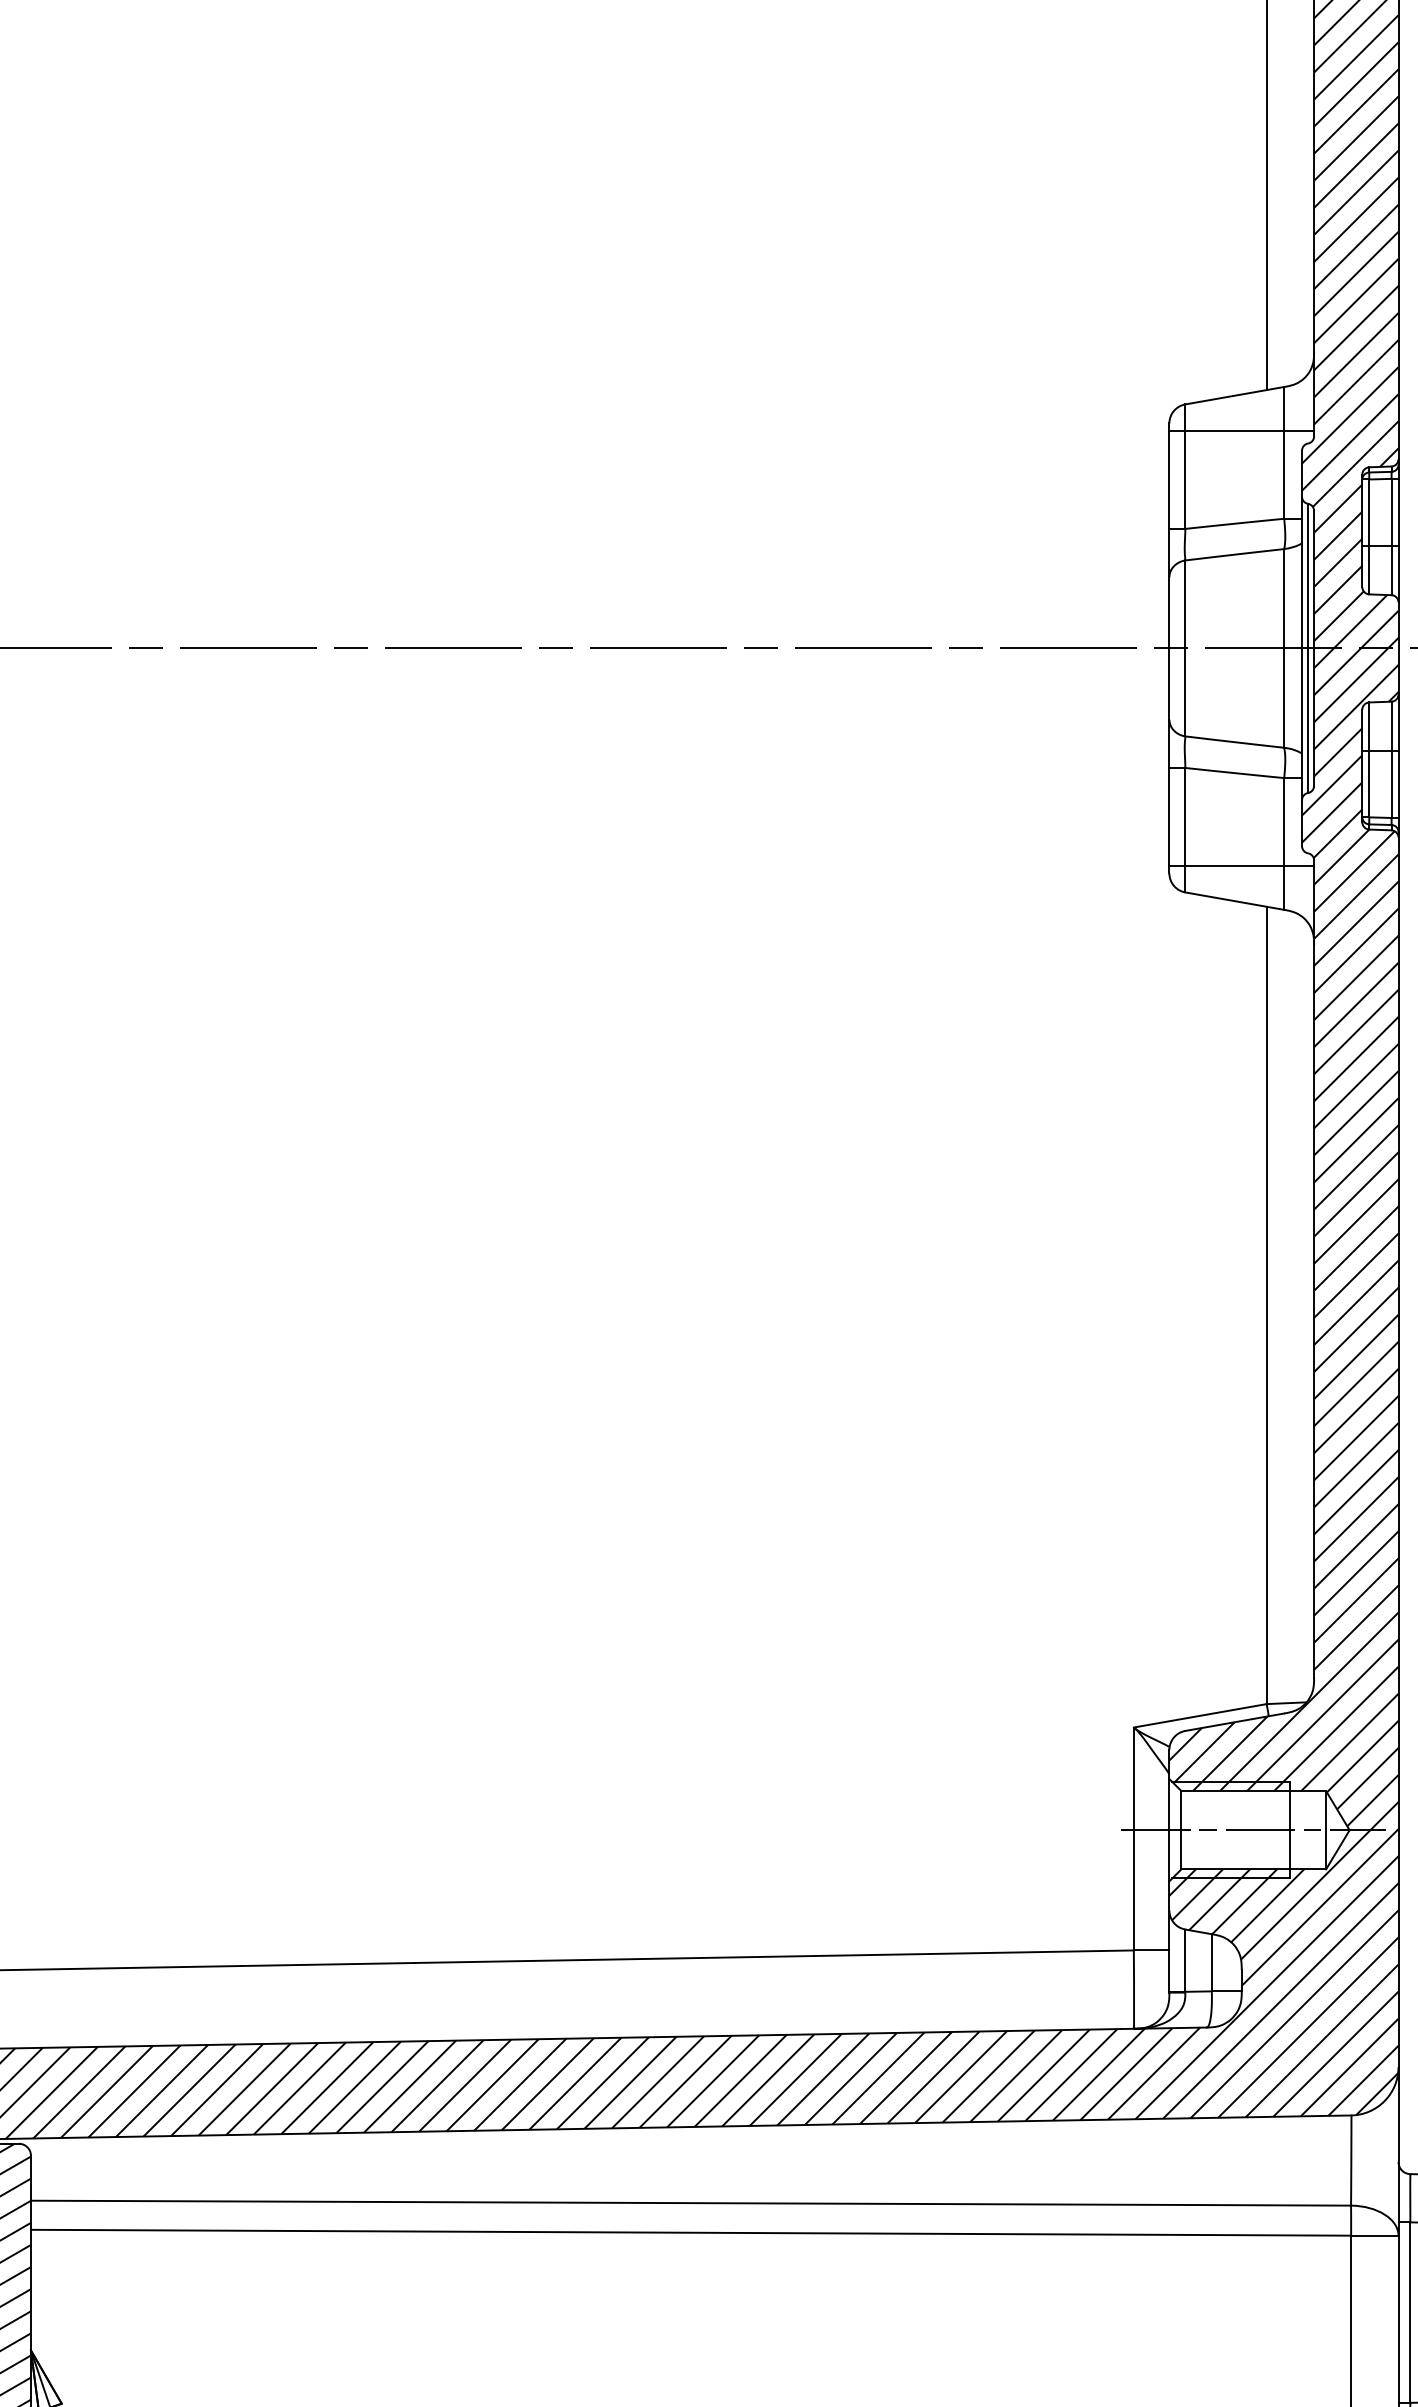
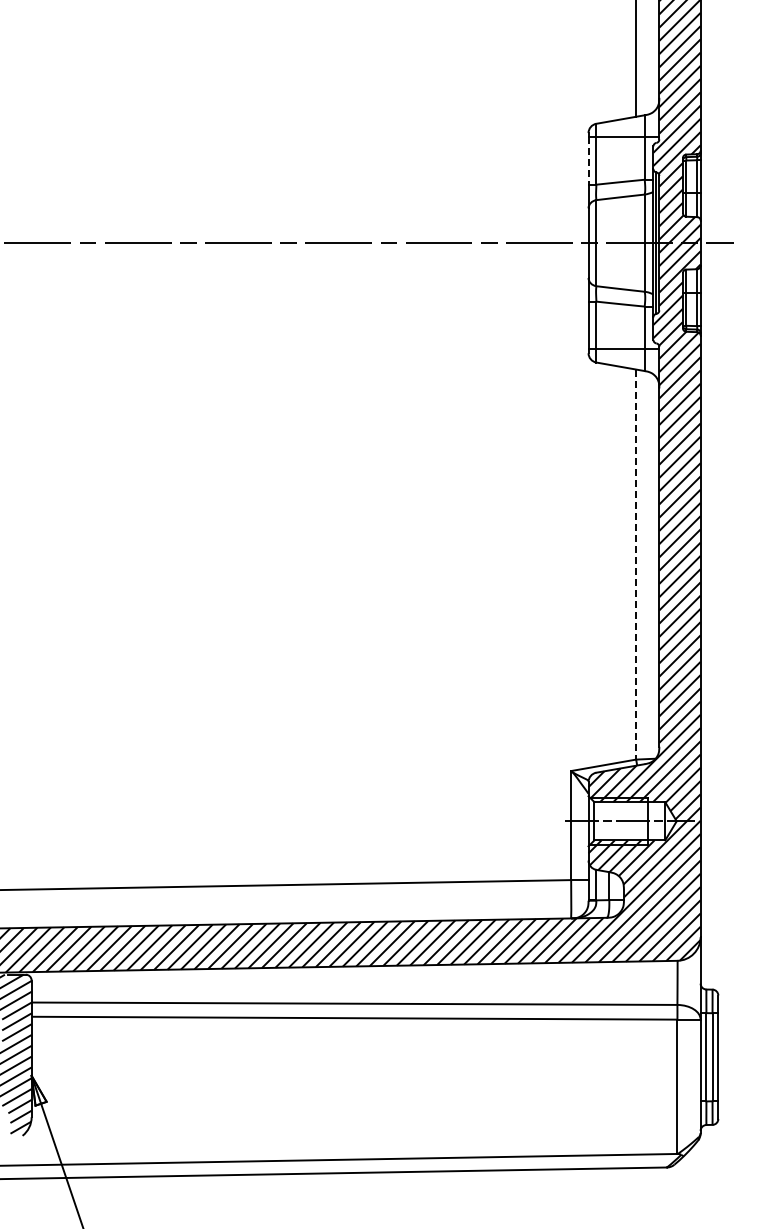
line: (1169, 479) -> (588, 160), solid -> dashed
line: (1267, 1307) -> (636, 565), solid -> dashed

